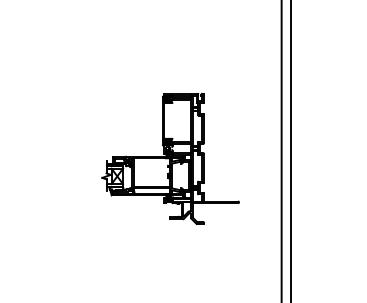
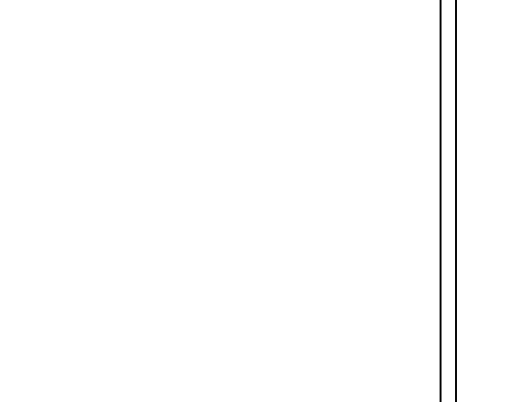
part: (170, 158) -> (257, 258), removed

